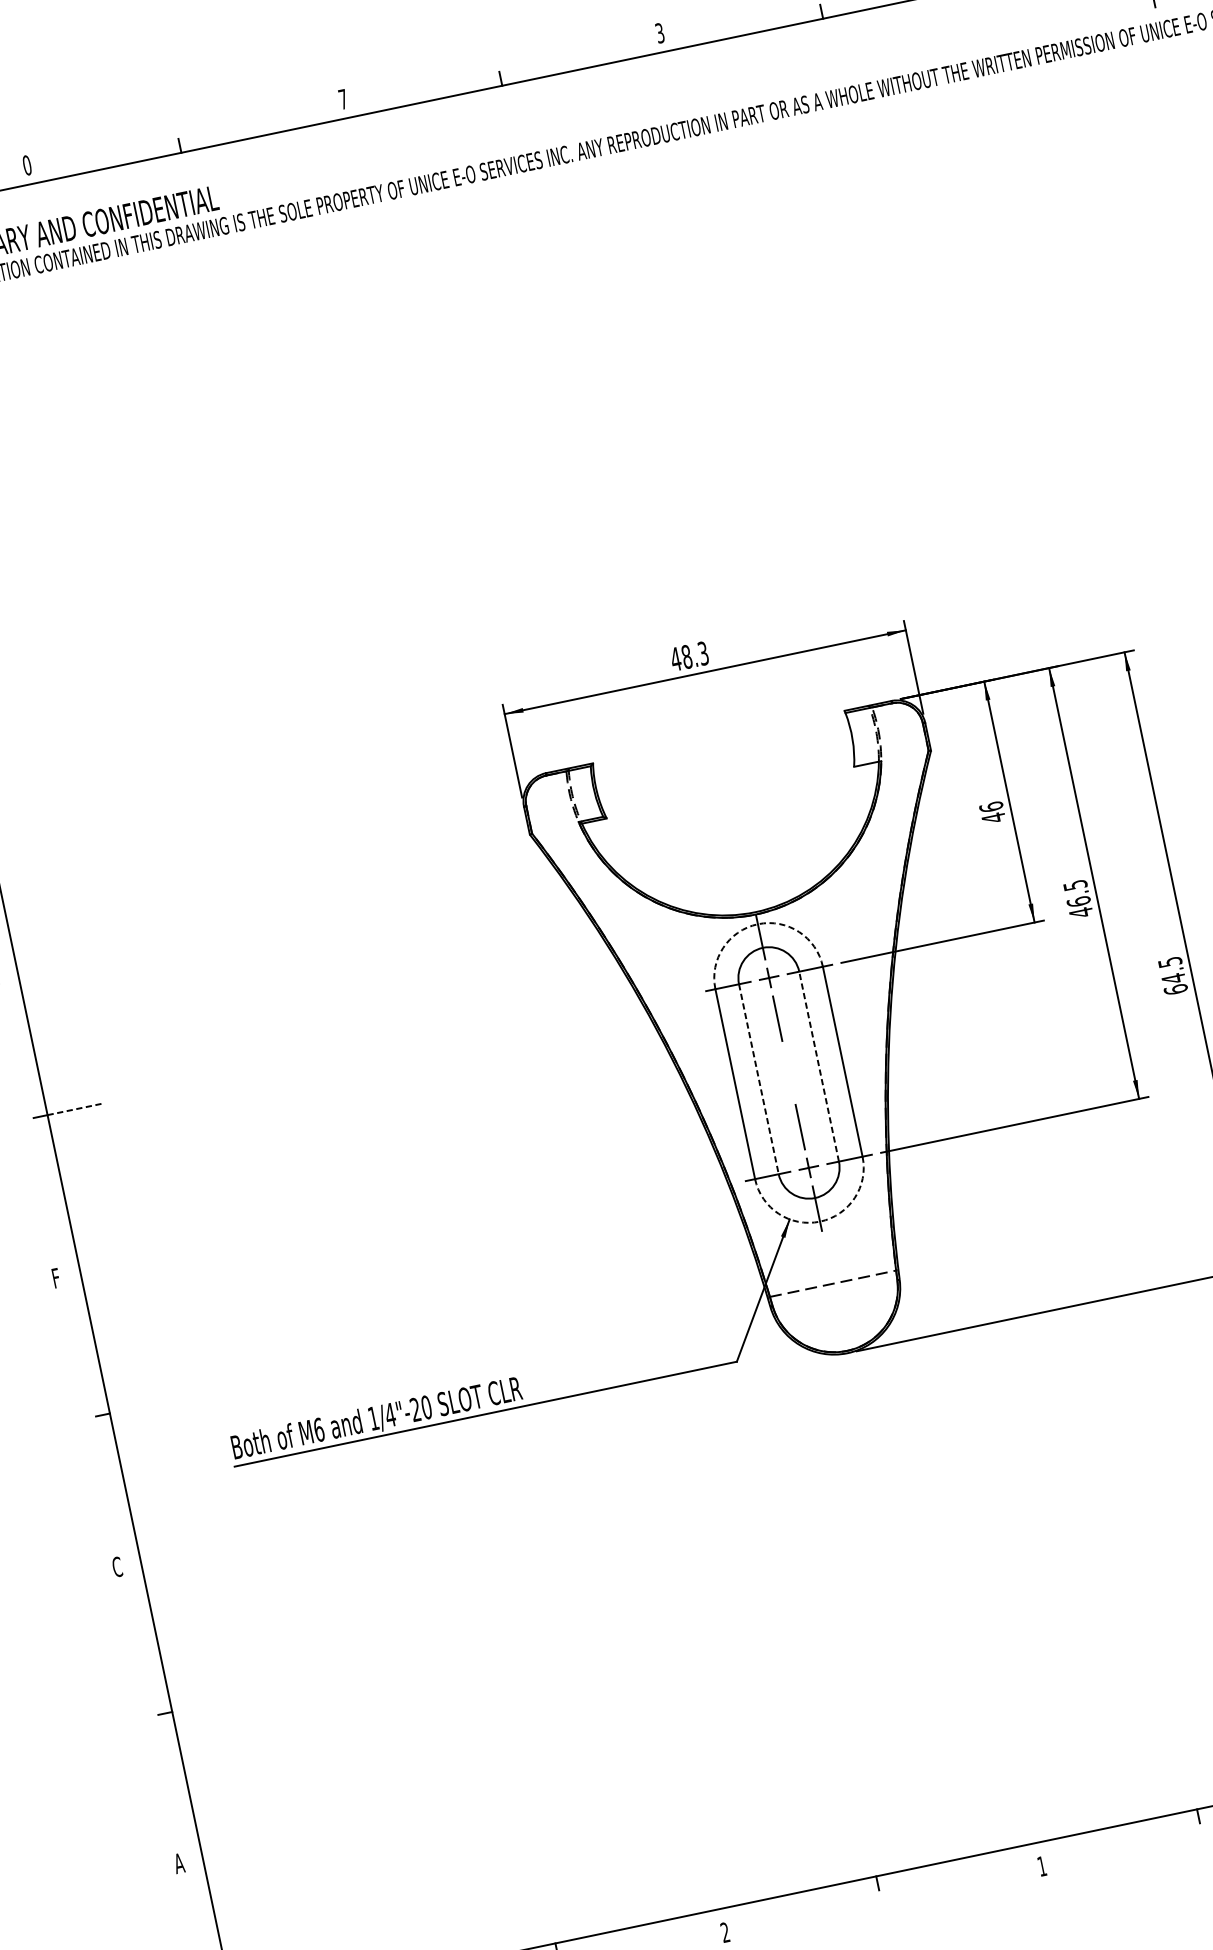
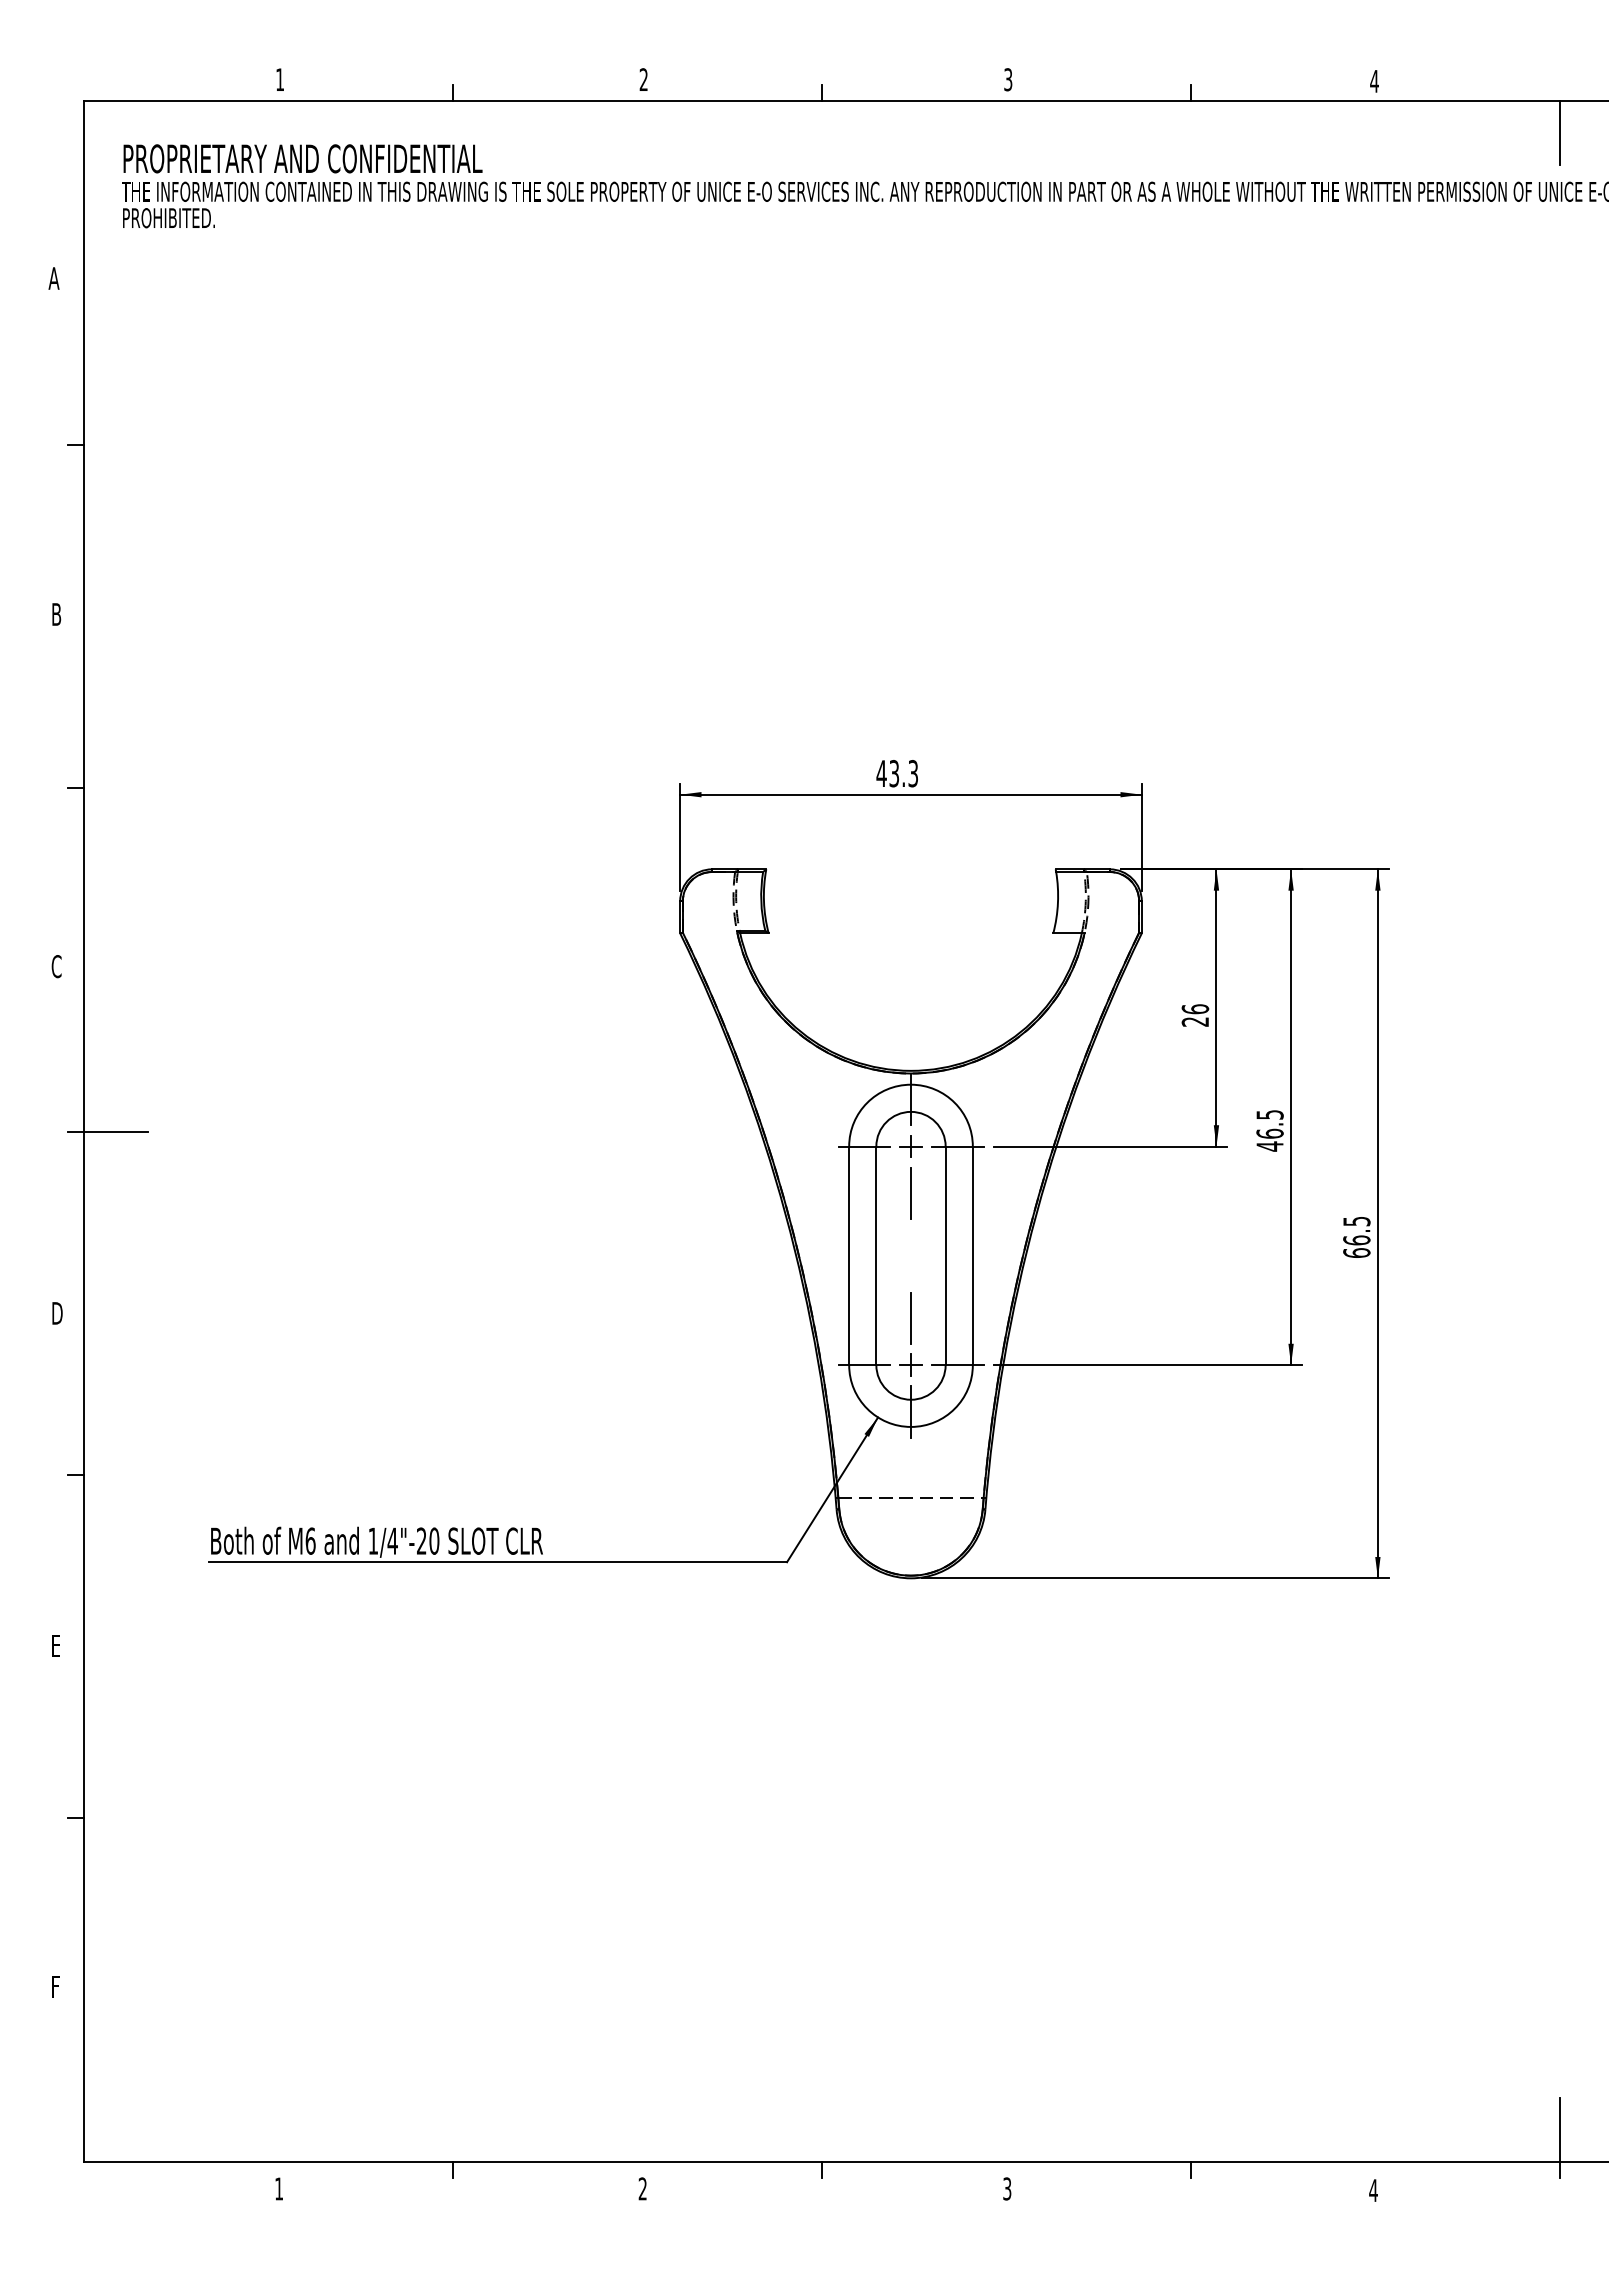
text: (342, 99) -> (643, 79), 7 -> 2
text: (27, 165) -> (280, 79), 0 -> 1
text: (687, 656) -> (894, 773), 48.3 -> 43.3
text: (992, 817) -> (1194, 1021), 46 -> 26
arc: (758, 923) -> (911, 1084), dashed -> solid
text: (1173, 978) -> (1356, 1240), 64.5 -> 66.5
line: (818, 1066) -> (945, 1255), dashed -> solid
line: (759, 1079) -> (876, 1256), dashed -> solid
line: (75, 1109) -> (115, 1131), dashed -> solid
arc: (820, 1221) -> (911, 1426), dashed -> solid
text: (57, 1278) -> (57, 1313), F -> D
text: (117, 1566) -> (56, 1645), C -> E
text: (179, 1863) -> (56, 1986), A -> F
text: (1042, 1865) -> (1007, 2188), 1 -> 3

